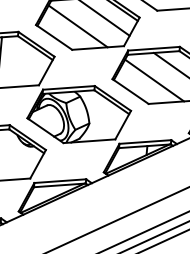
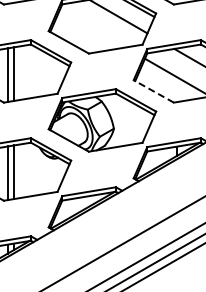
line: (77, 26) -> (92, 28), removed
line: (130, 91) -> (153, 91), solid -> dashed

